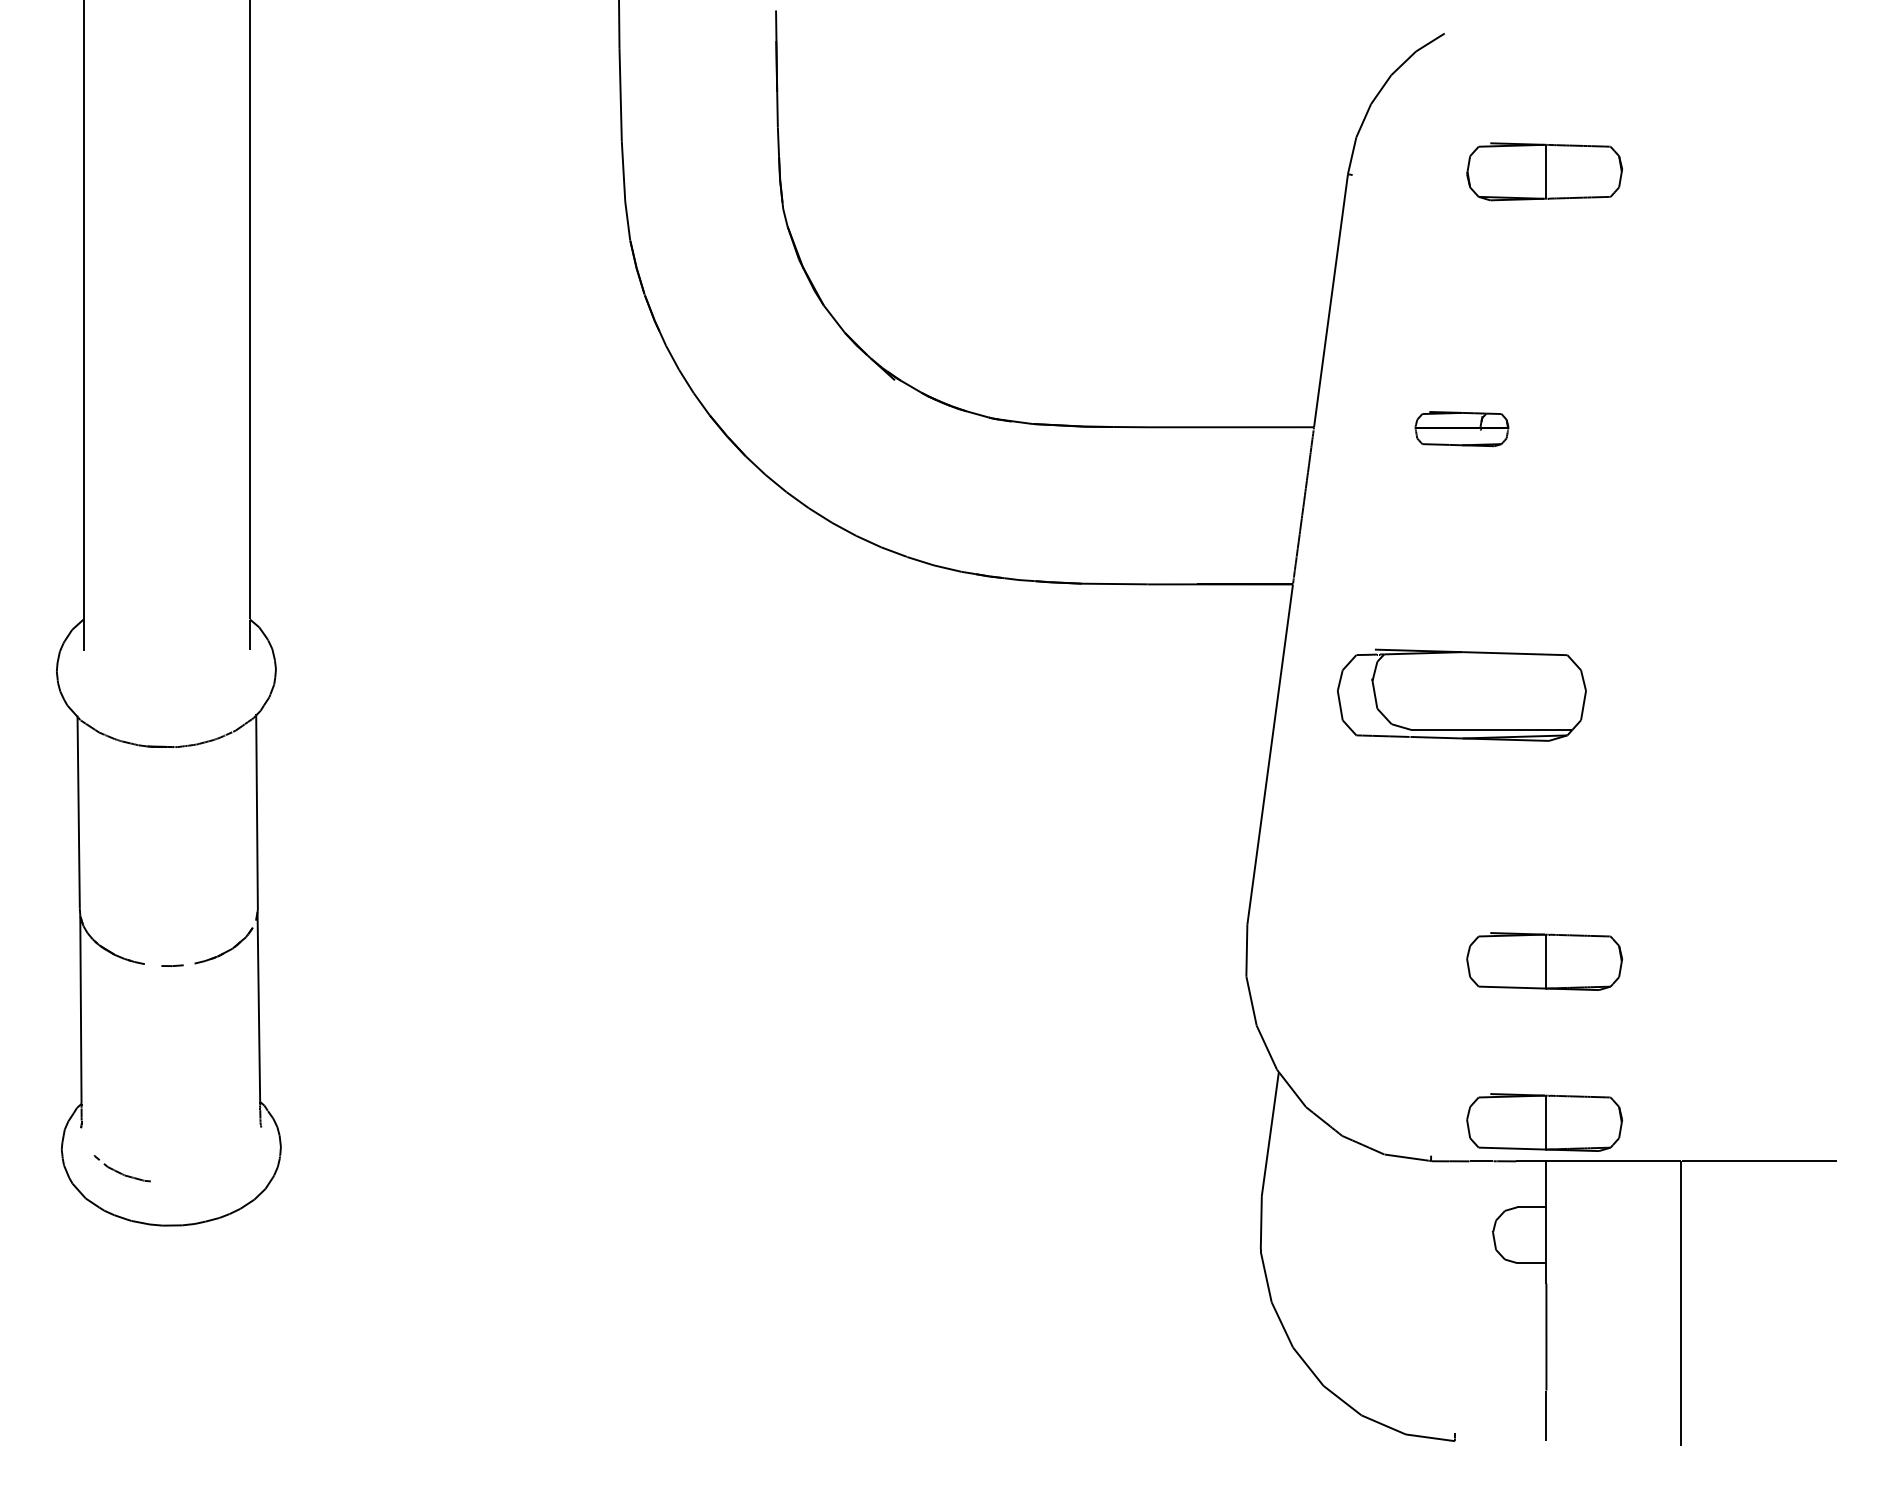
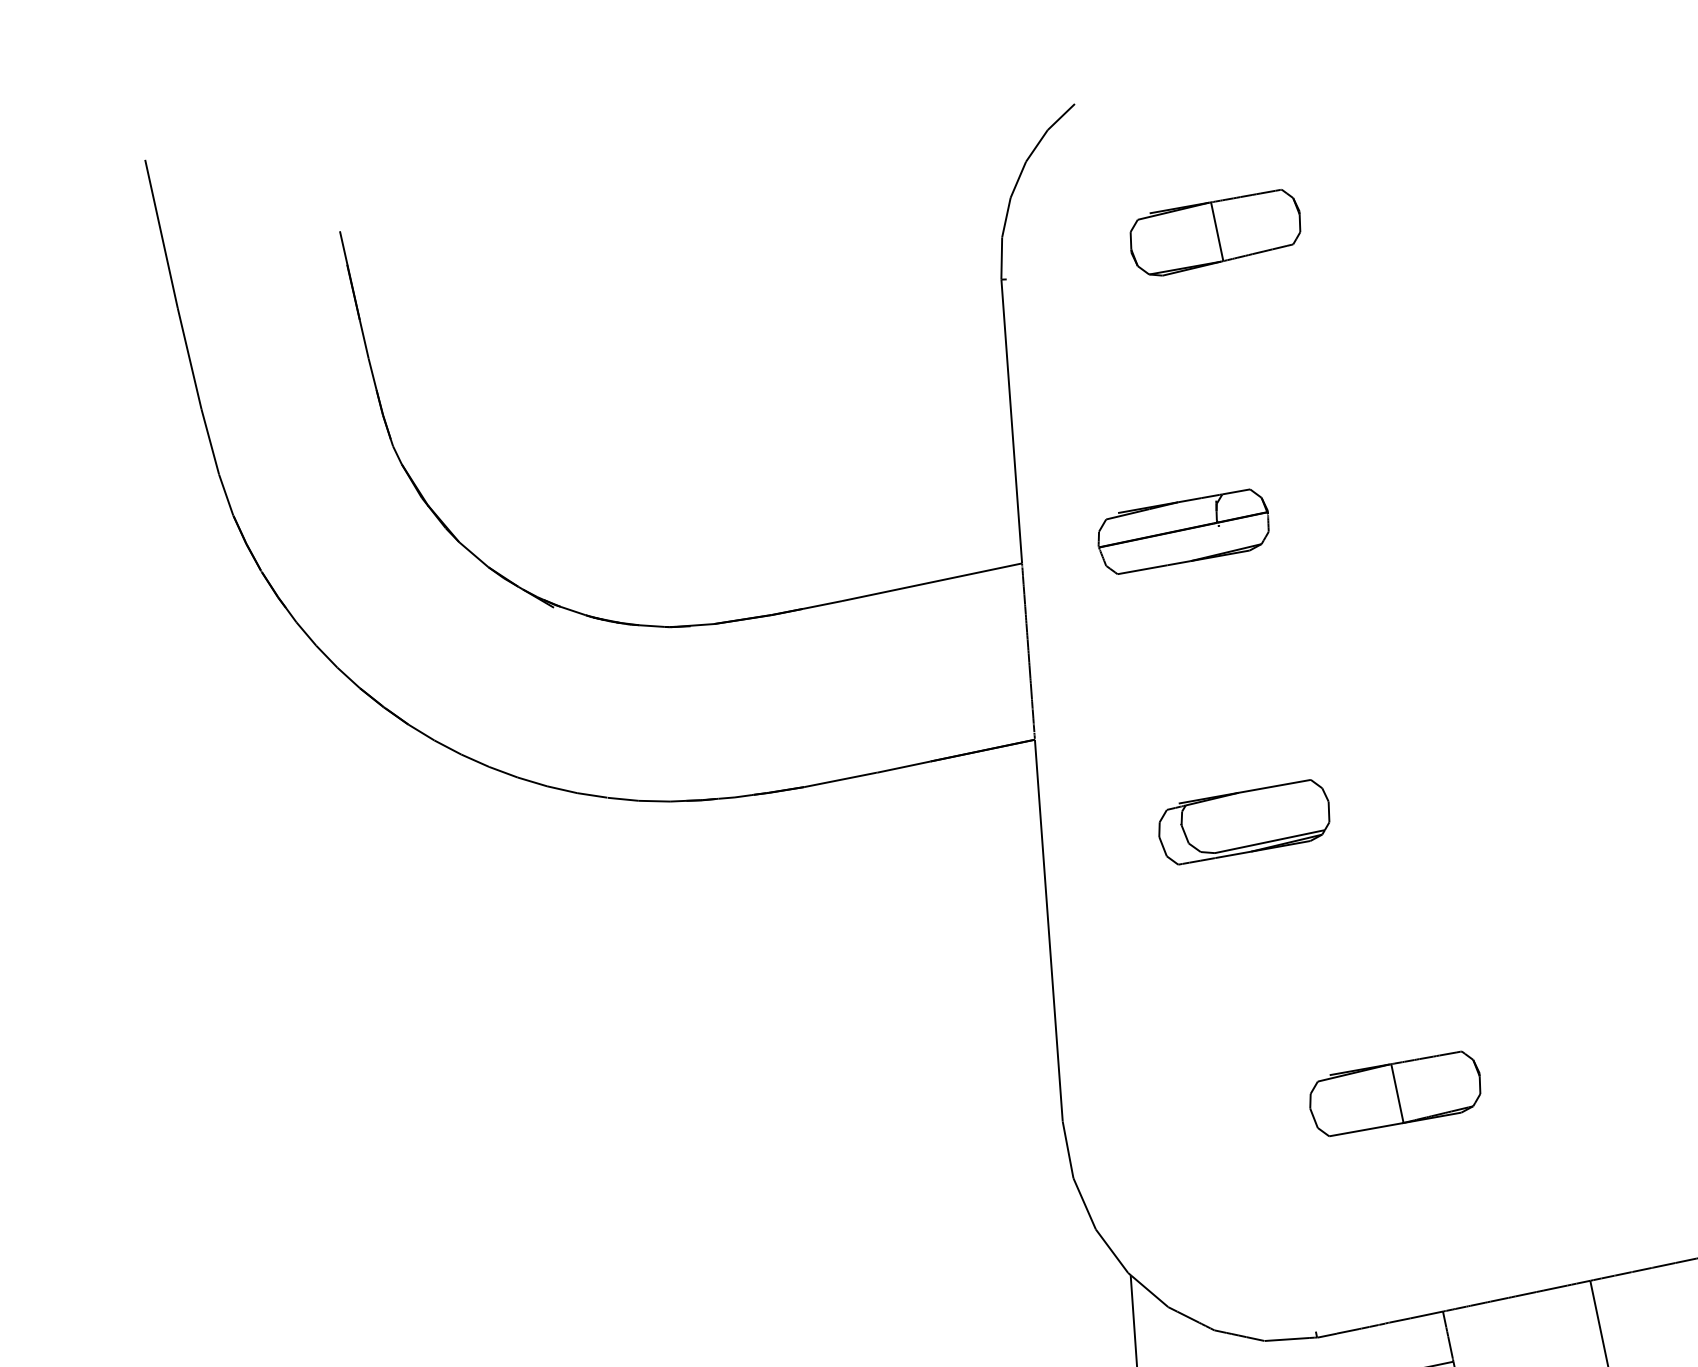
part: (1461, 428) -> (1183, 531), size x1.67
part: (1461, 695) -> (1244, 822), size x0.62
part: (1544, 1122) -> (1432, 1269), removed

